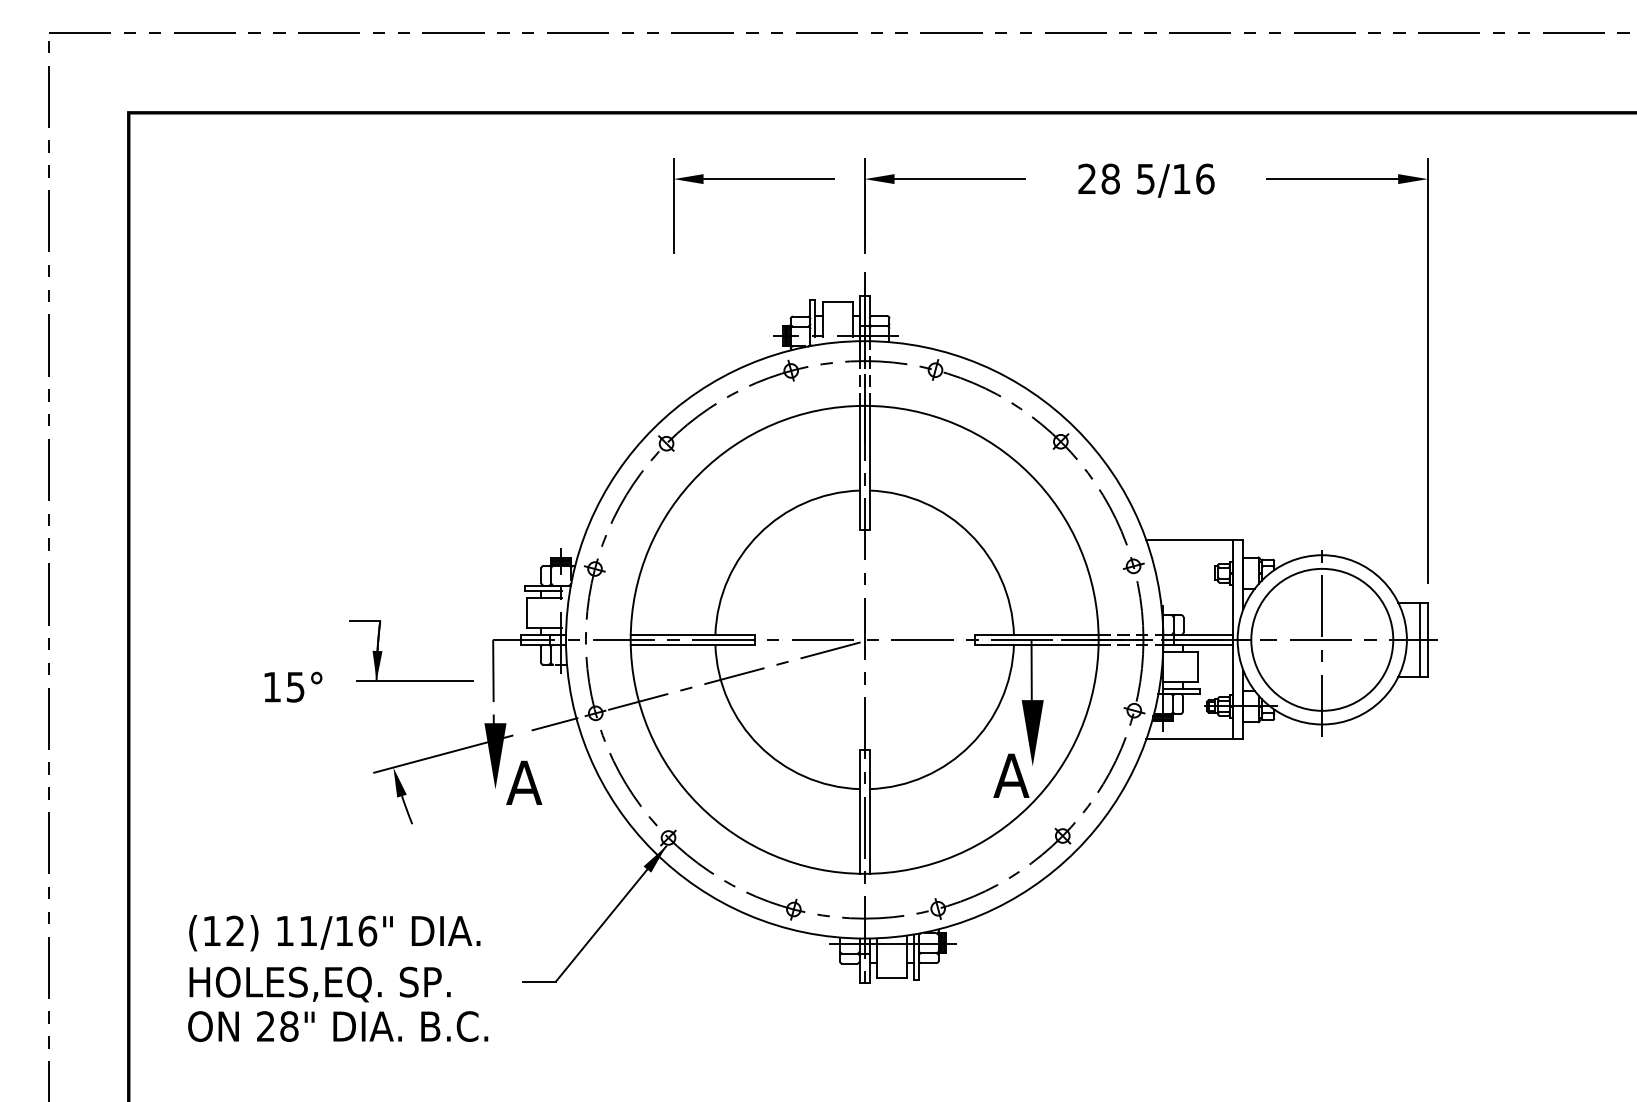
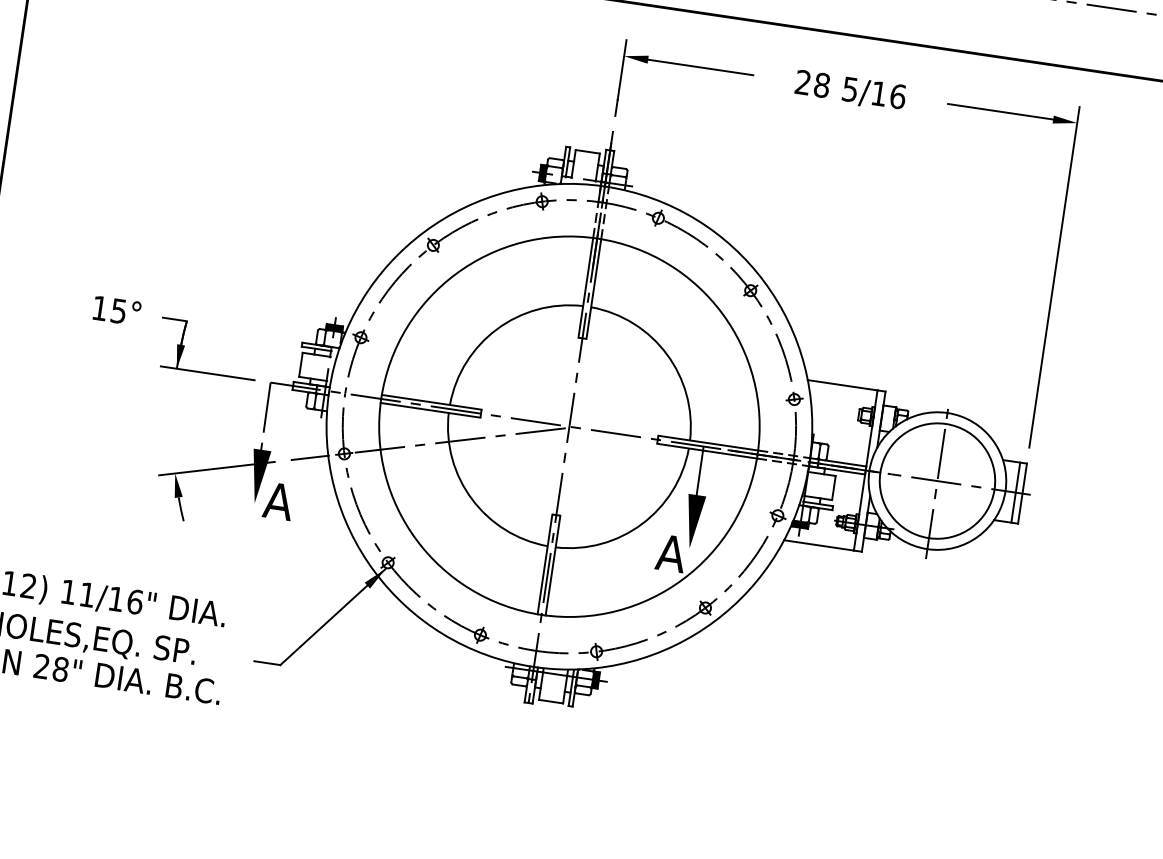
part: (753, 179) -> (534, 43), removed
part: (382, 651) -> (185, 345), moved
text: (293, 686) -> (117, 310), moved

